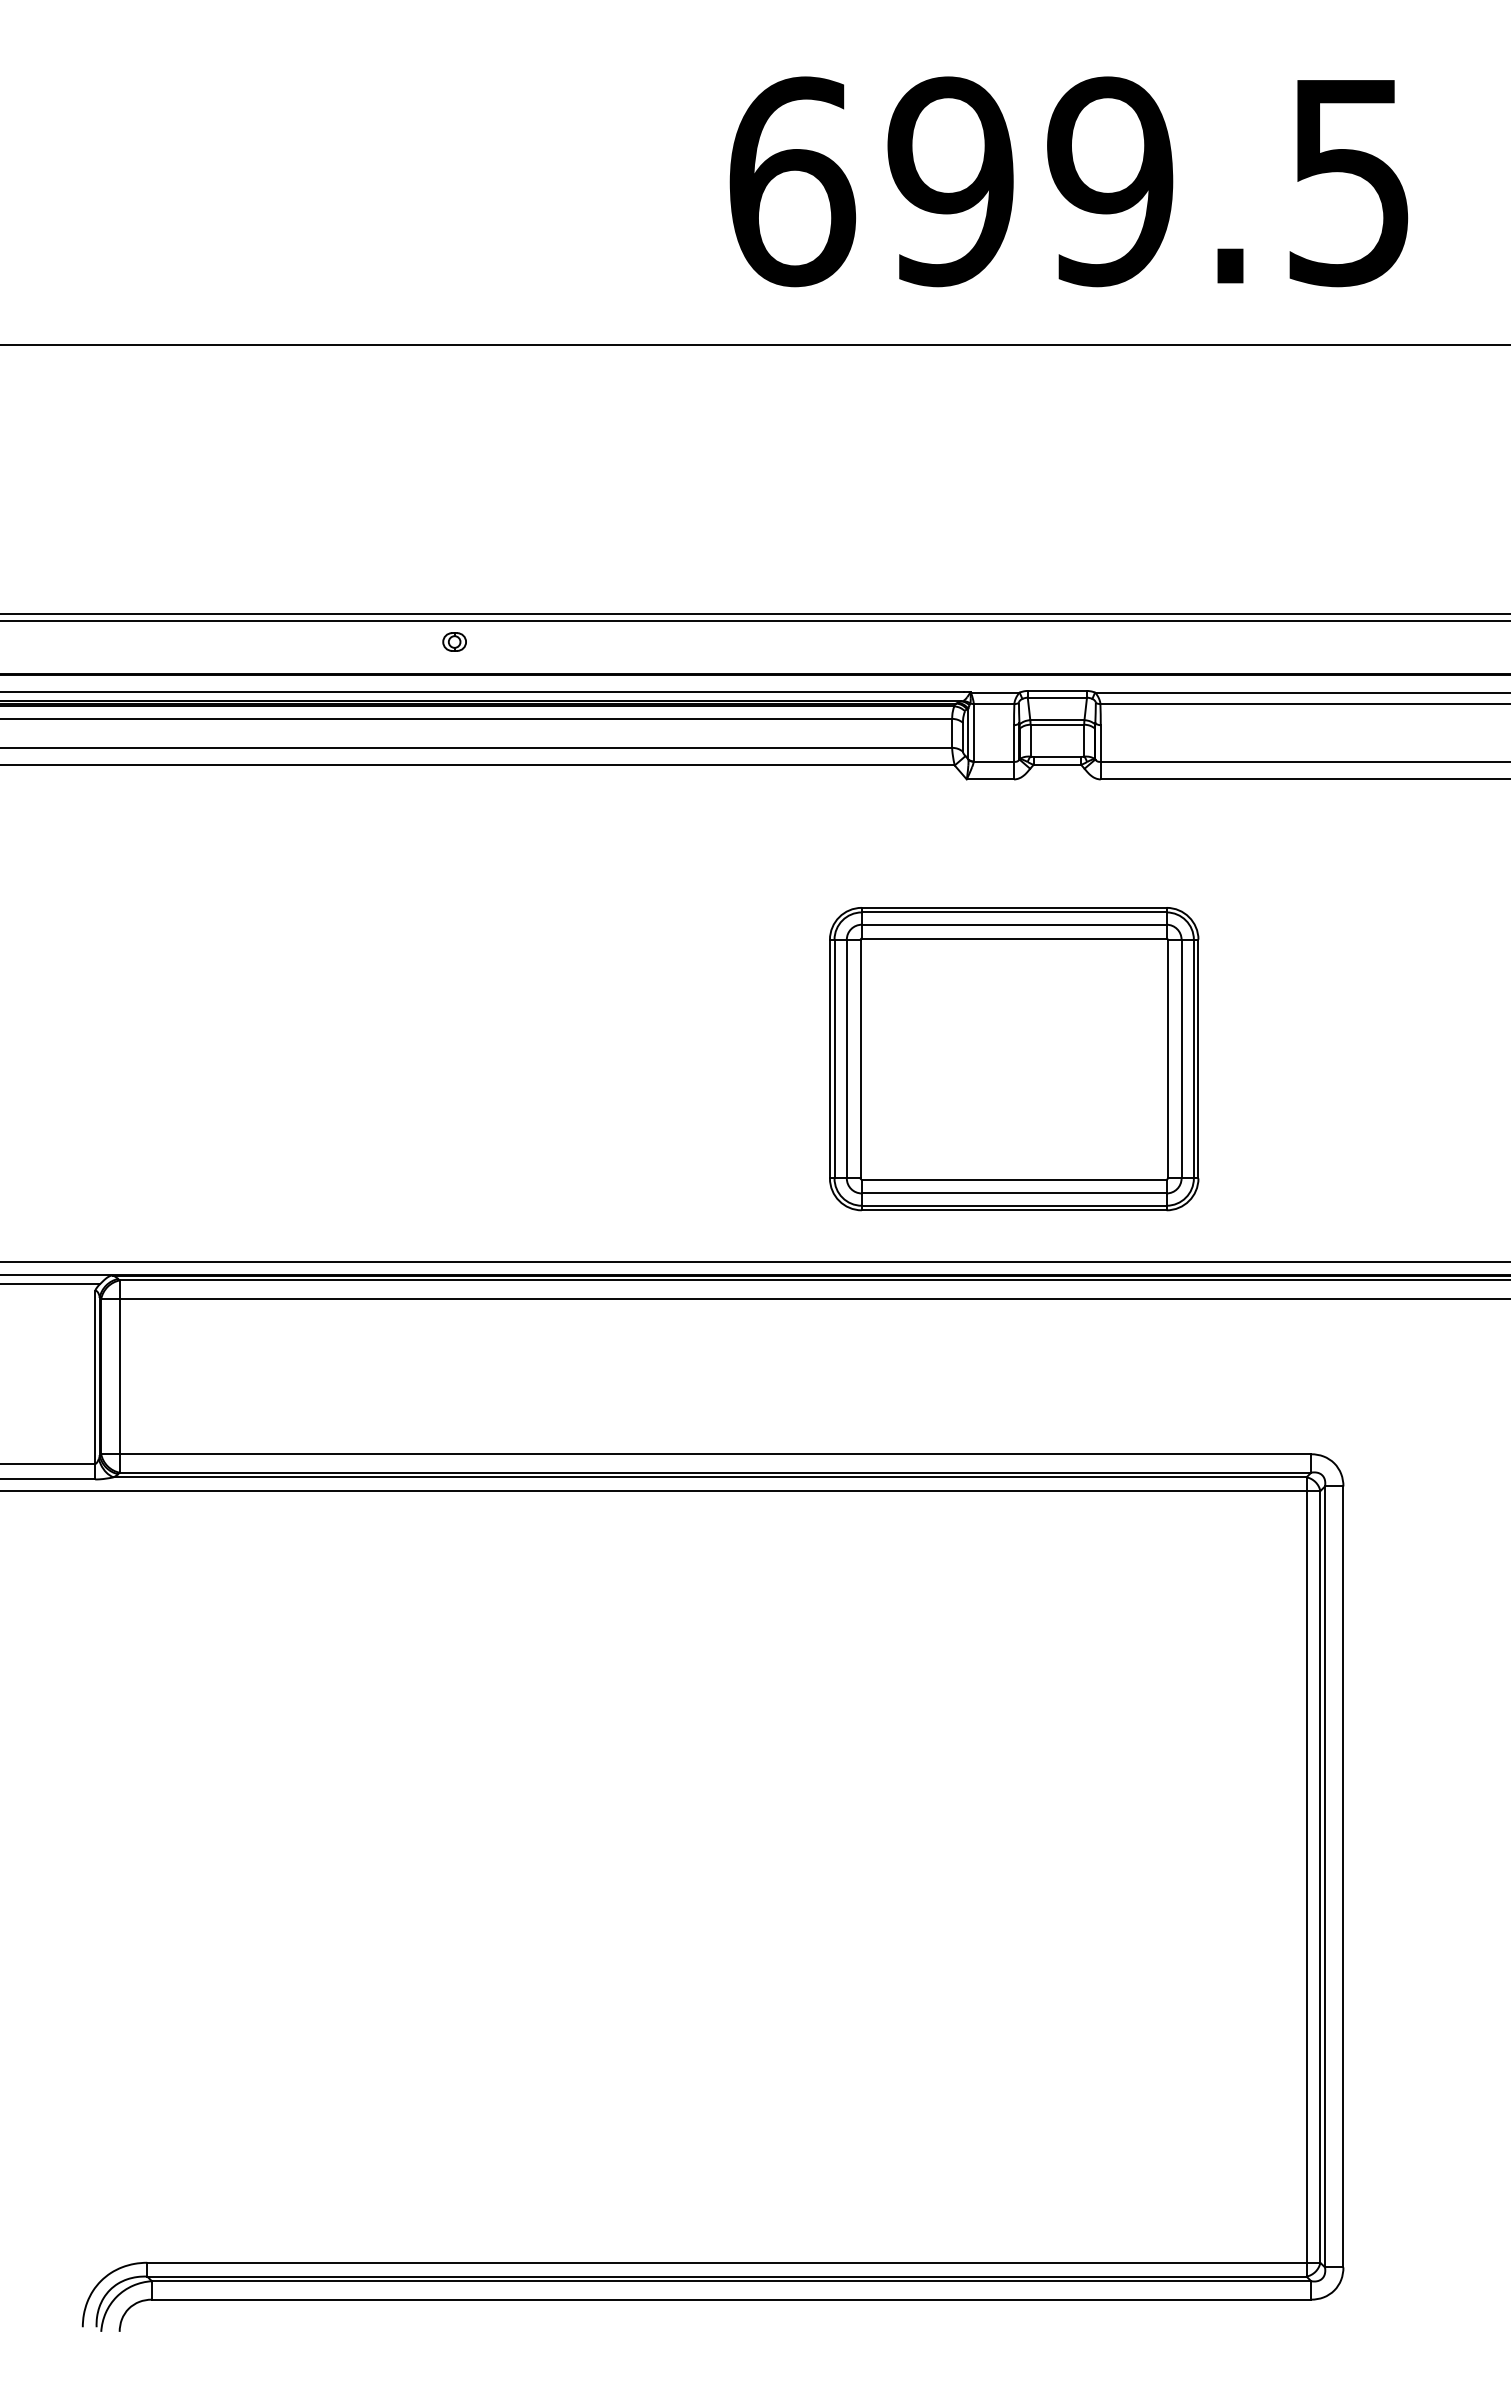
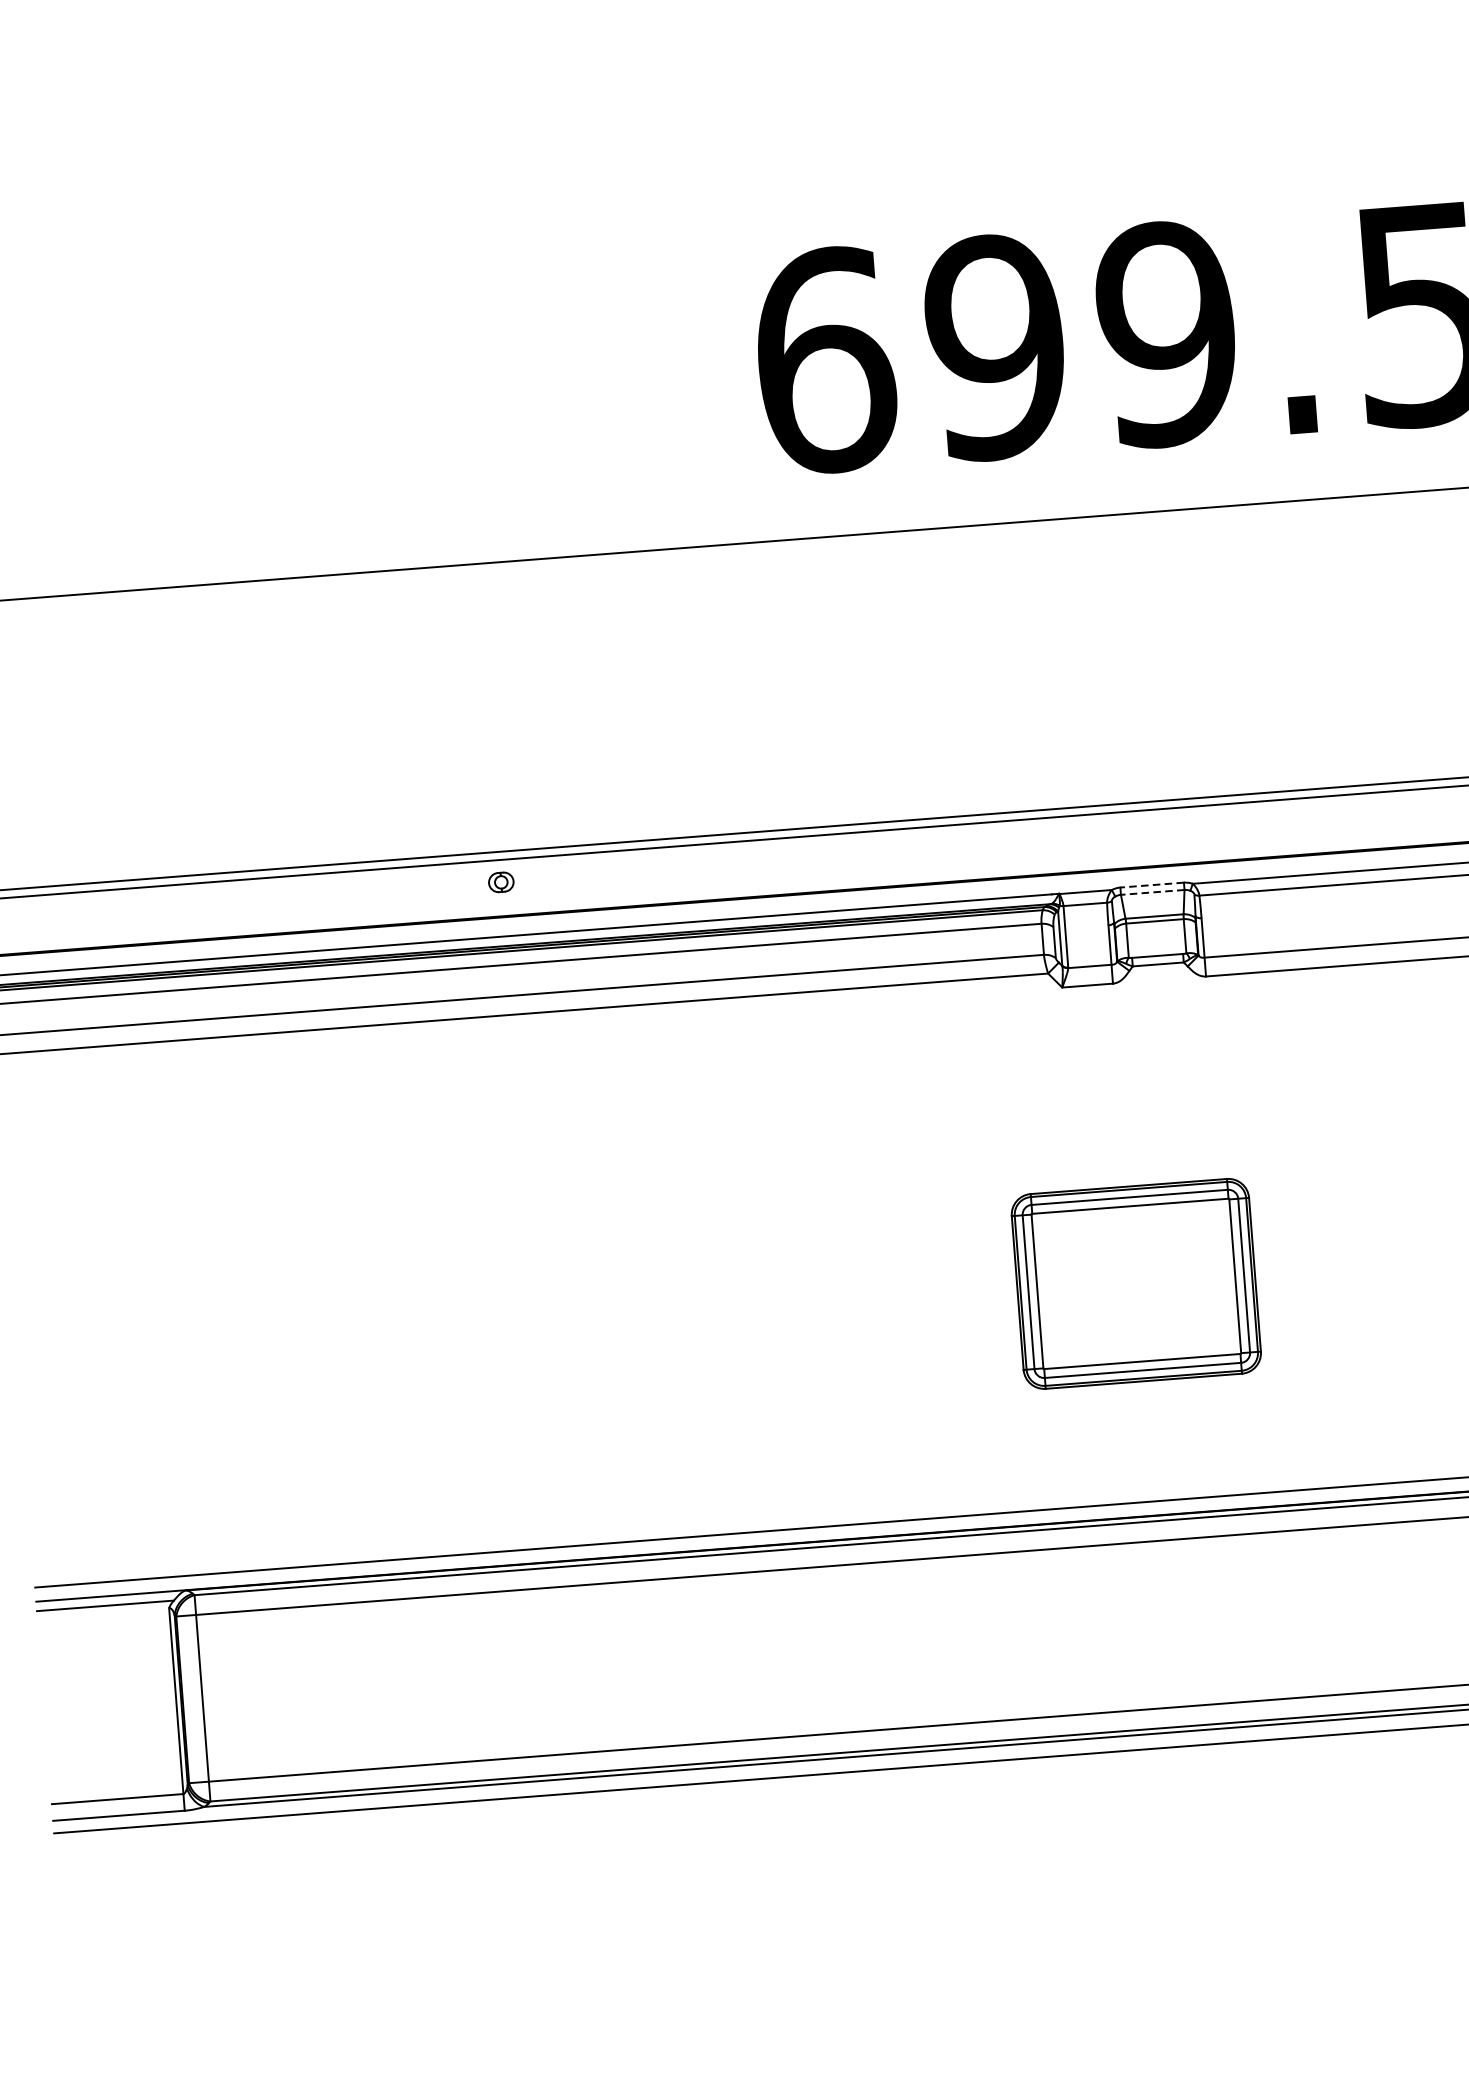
line: (1057, 690) -> (1152, 884), solid -> dashed
line: (1057, 697) -> (1152, 892), solid -> dashed
part: (1014, 1059) -> (1136, 1284), size x0.6

